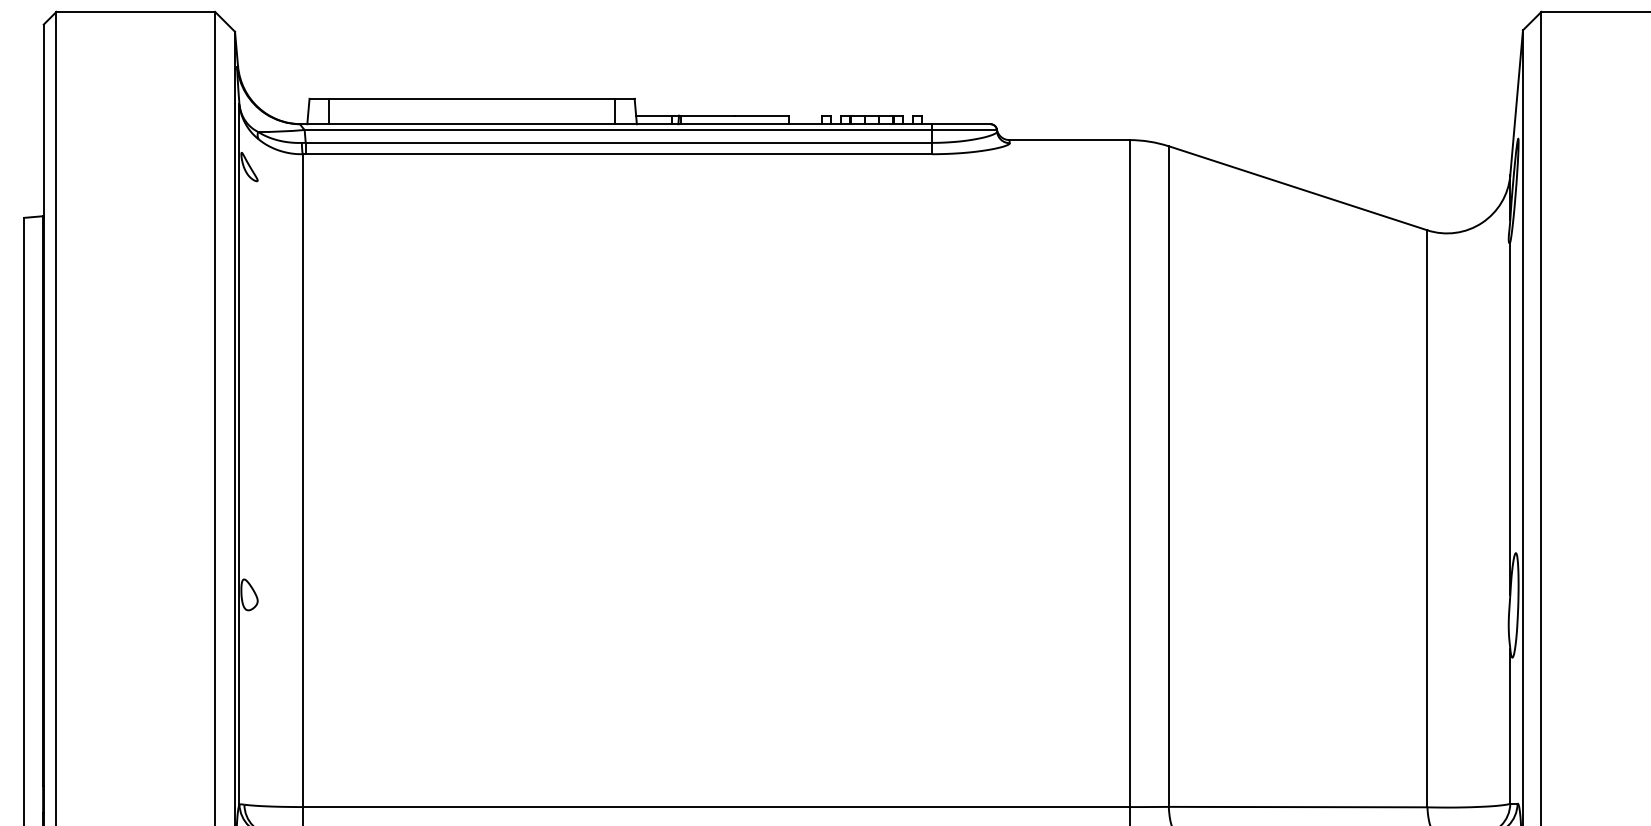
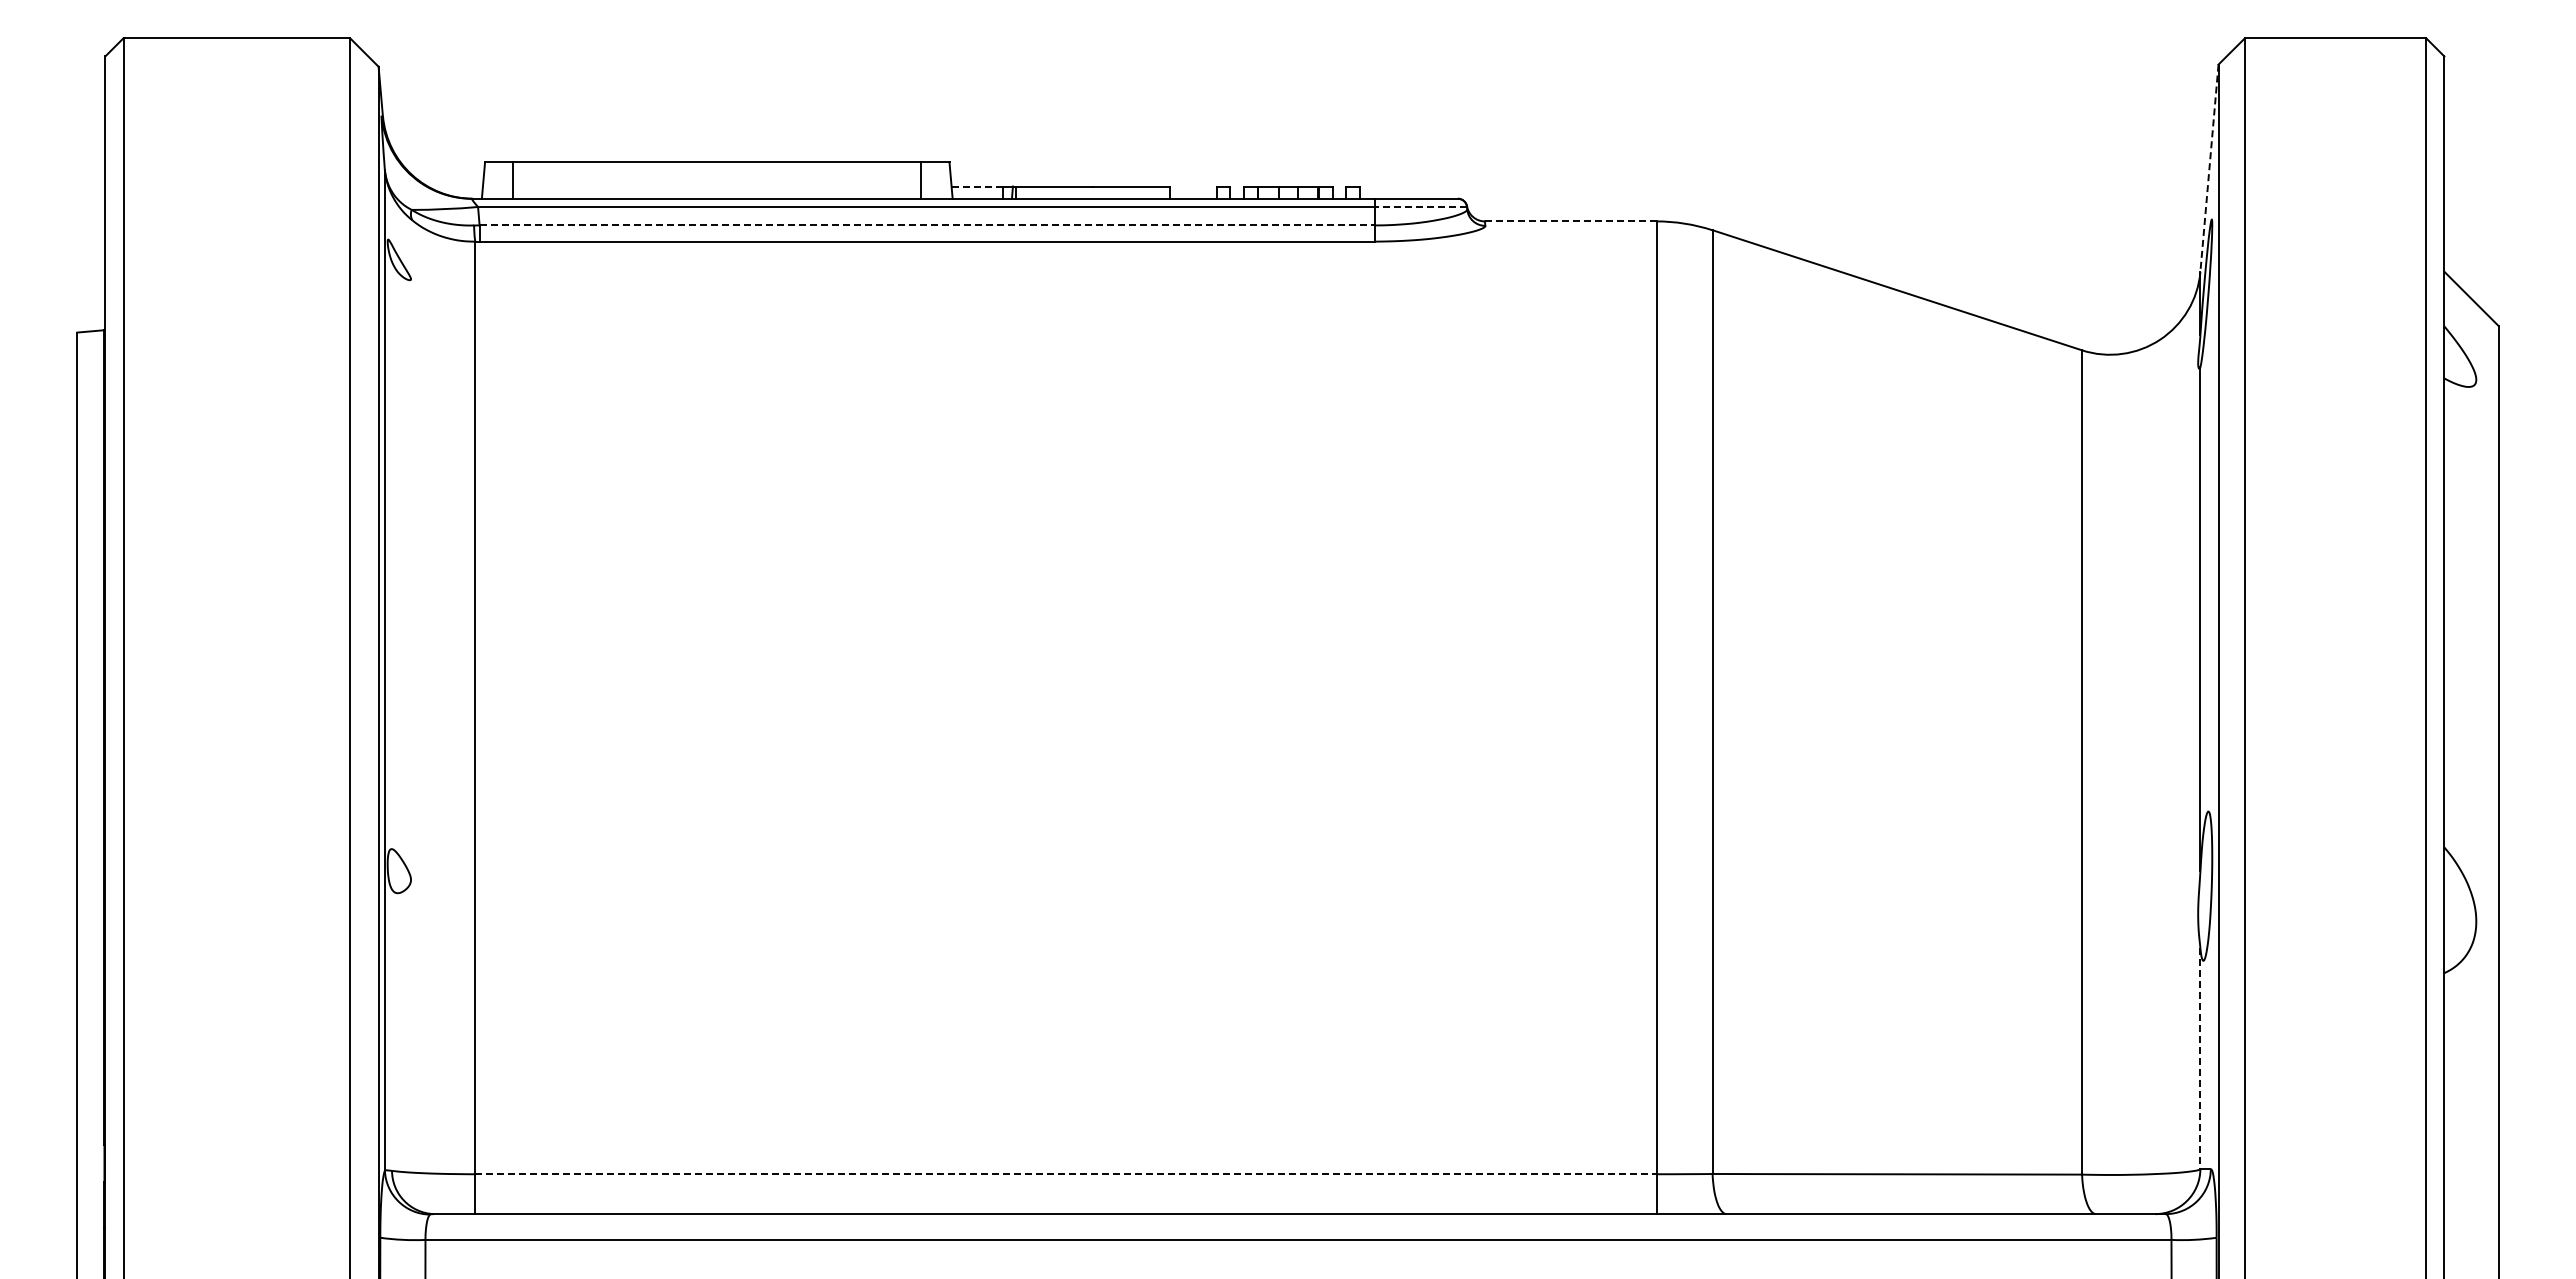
line: (1516, 103) -> (2209, 168), solid -> dashed
line: (654, 115) -> (977, 186), solid -> dashed
line: (964, 130) -> (1420, 207), solid -> dashed
line: (1069, 140) -> (1570, 221), solid -> dashed
line: (619, 142) -> (927, 225), solid -> dashed
line: (1510, 726) -> (2200, 1059), solid -> dashed
line: (715, 807) -> (1065, 1174), solid -> dashed

